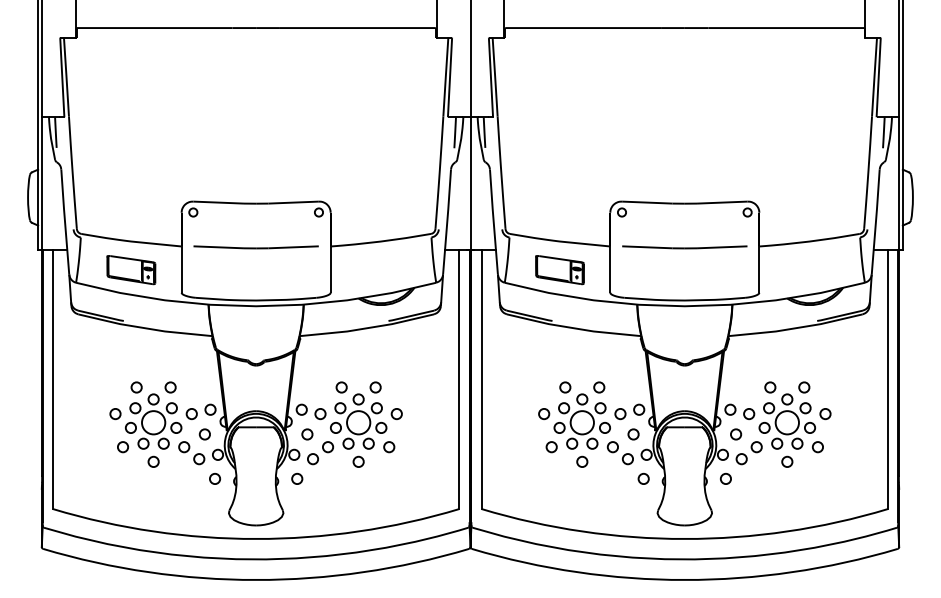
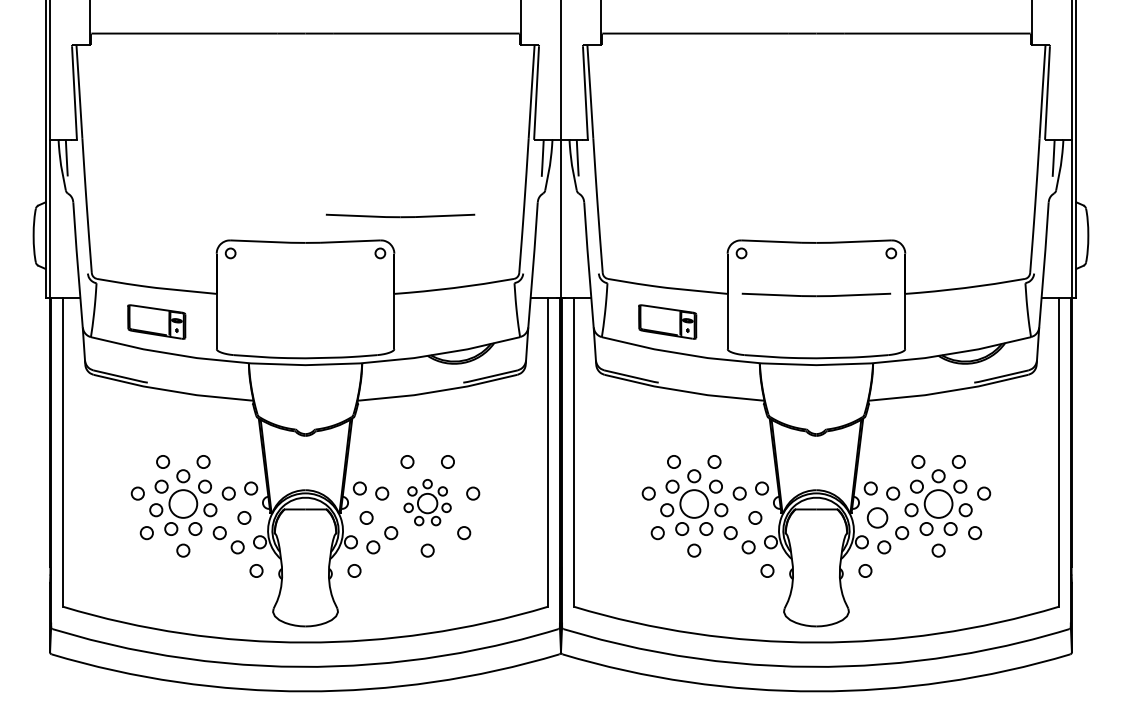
part: (256, 246) -> (400, 215), moved
part: (358, 421) -> (427, 502), size x0.7
circle: (736, 434) -> (877, 517), size x1.6

